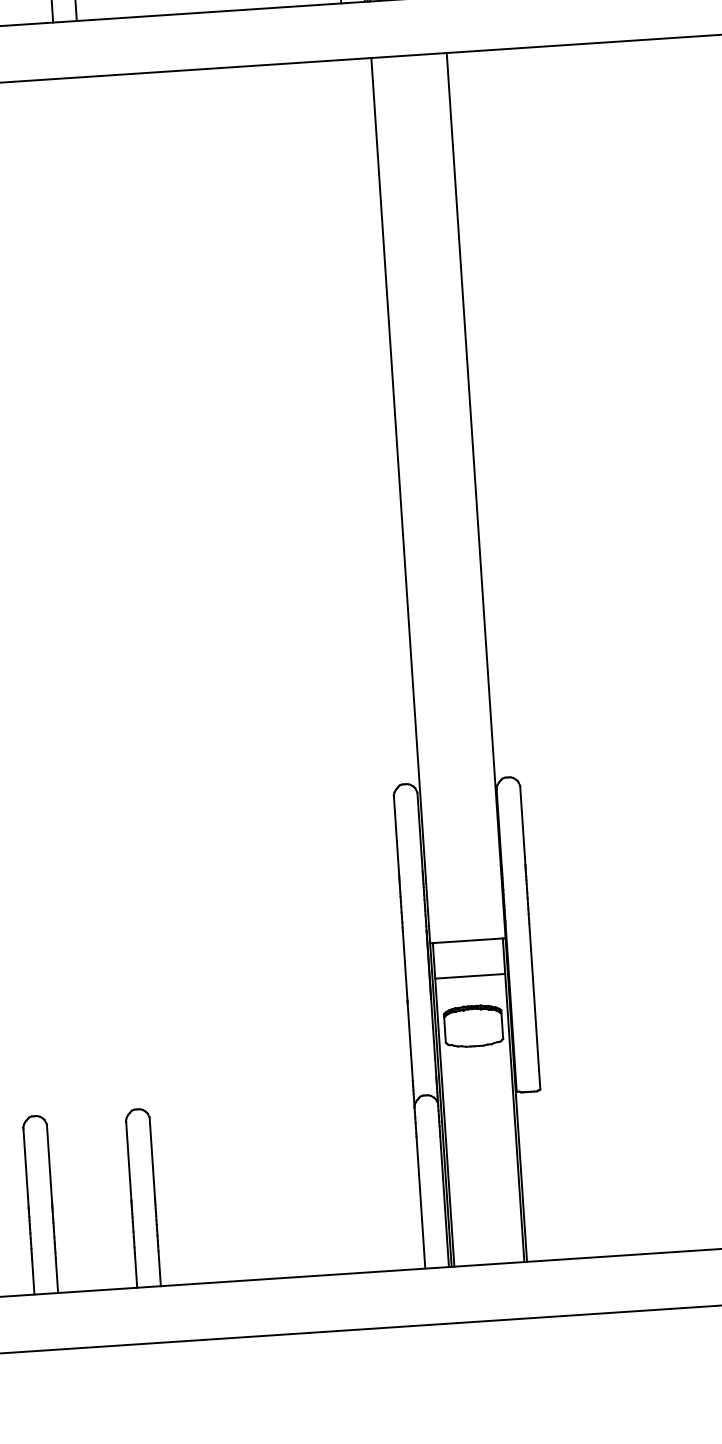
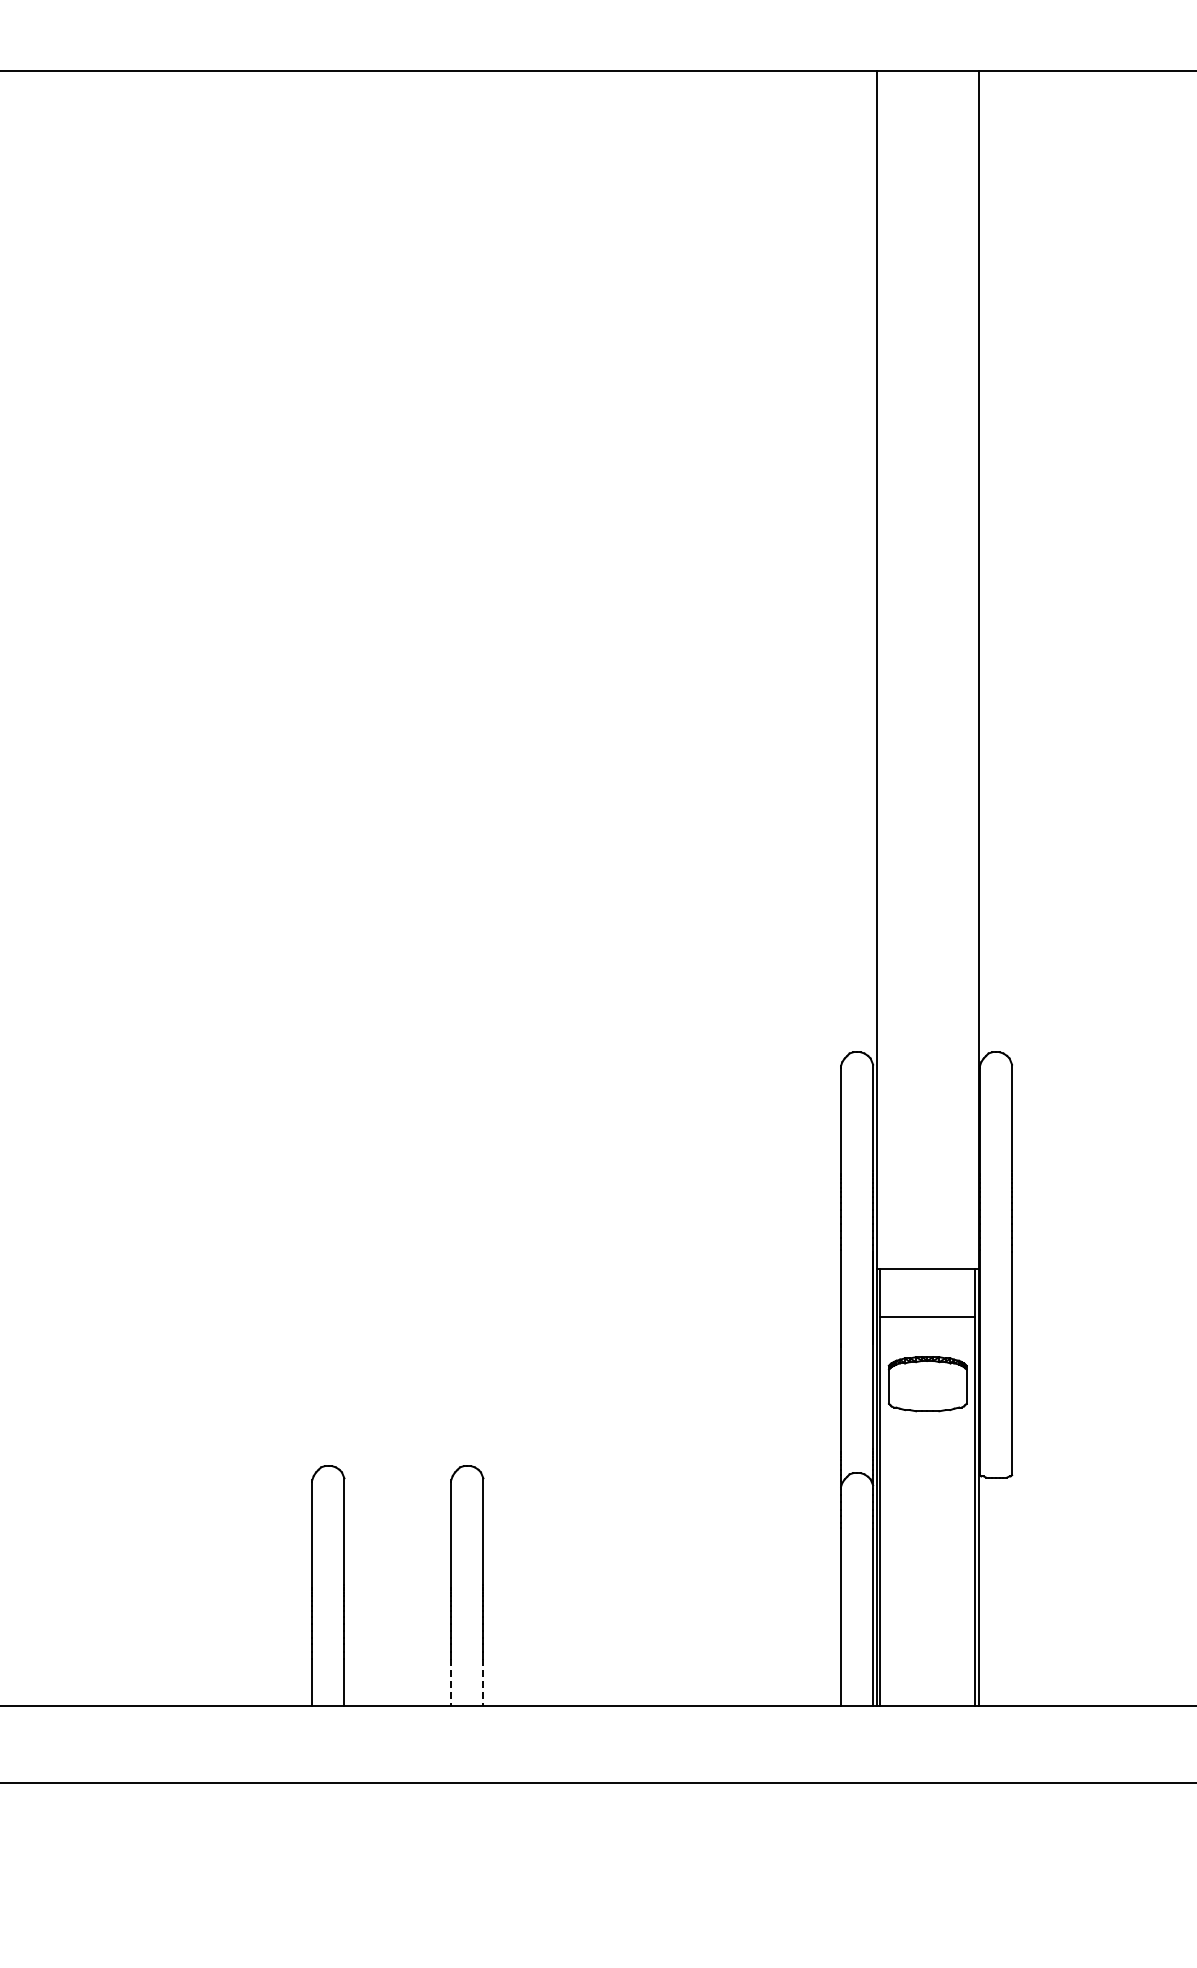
line: (159, 1268) -> (483, 1682), solid -> dashed
line: (136, 1270) -> (451, 1682), solid -> dashed

